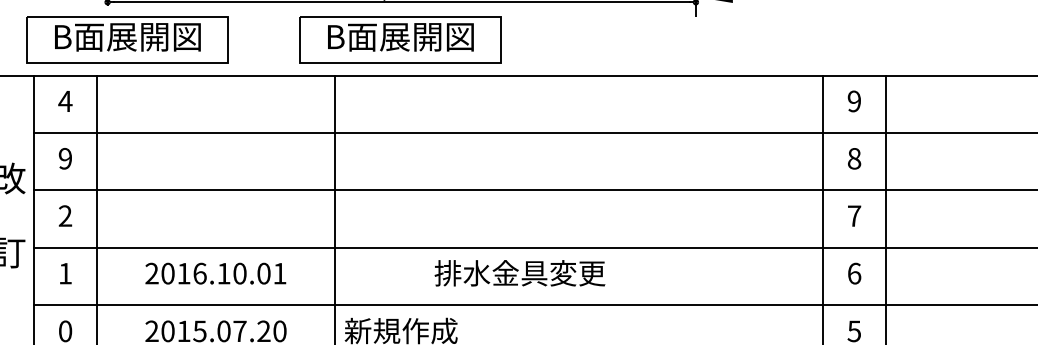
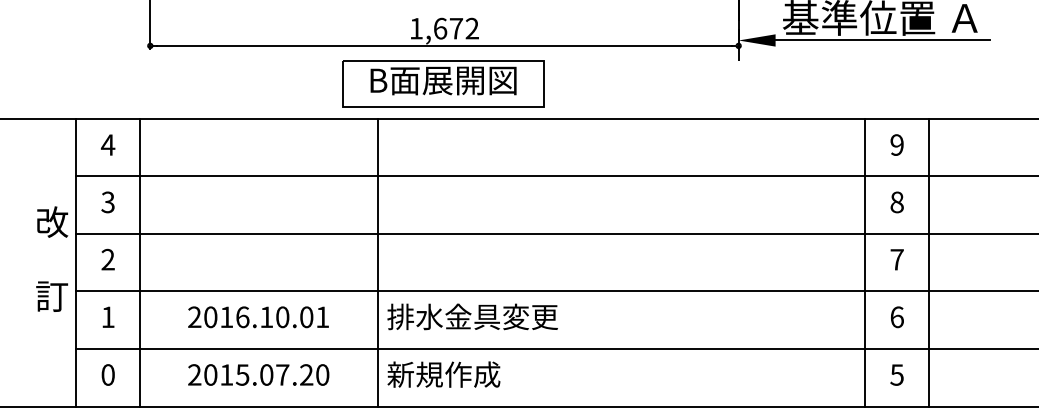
part: (127, 39) -> (170, 83), removed
text: (64, 158) -> (107, 202), 9 -> 3
text: (519, 272) -> (472, 316), moved

